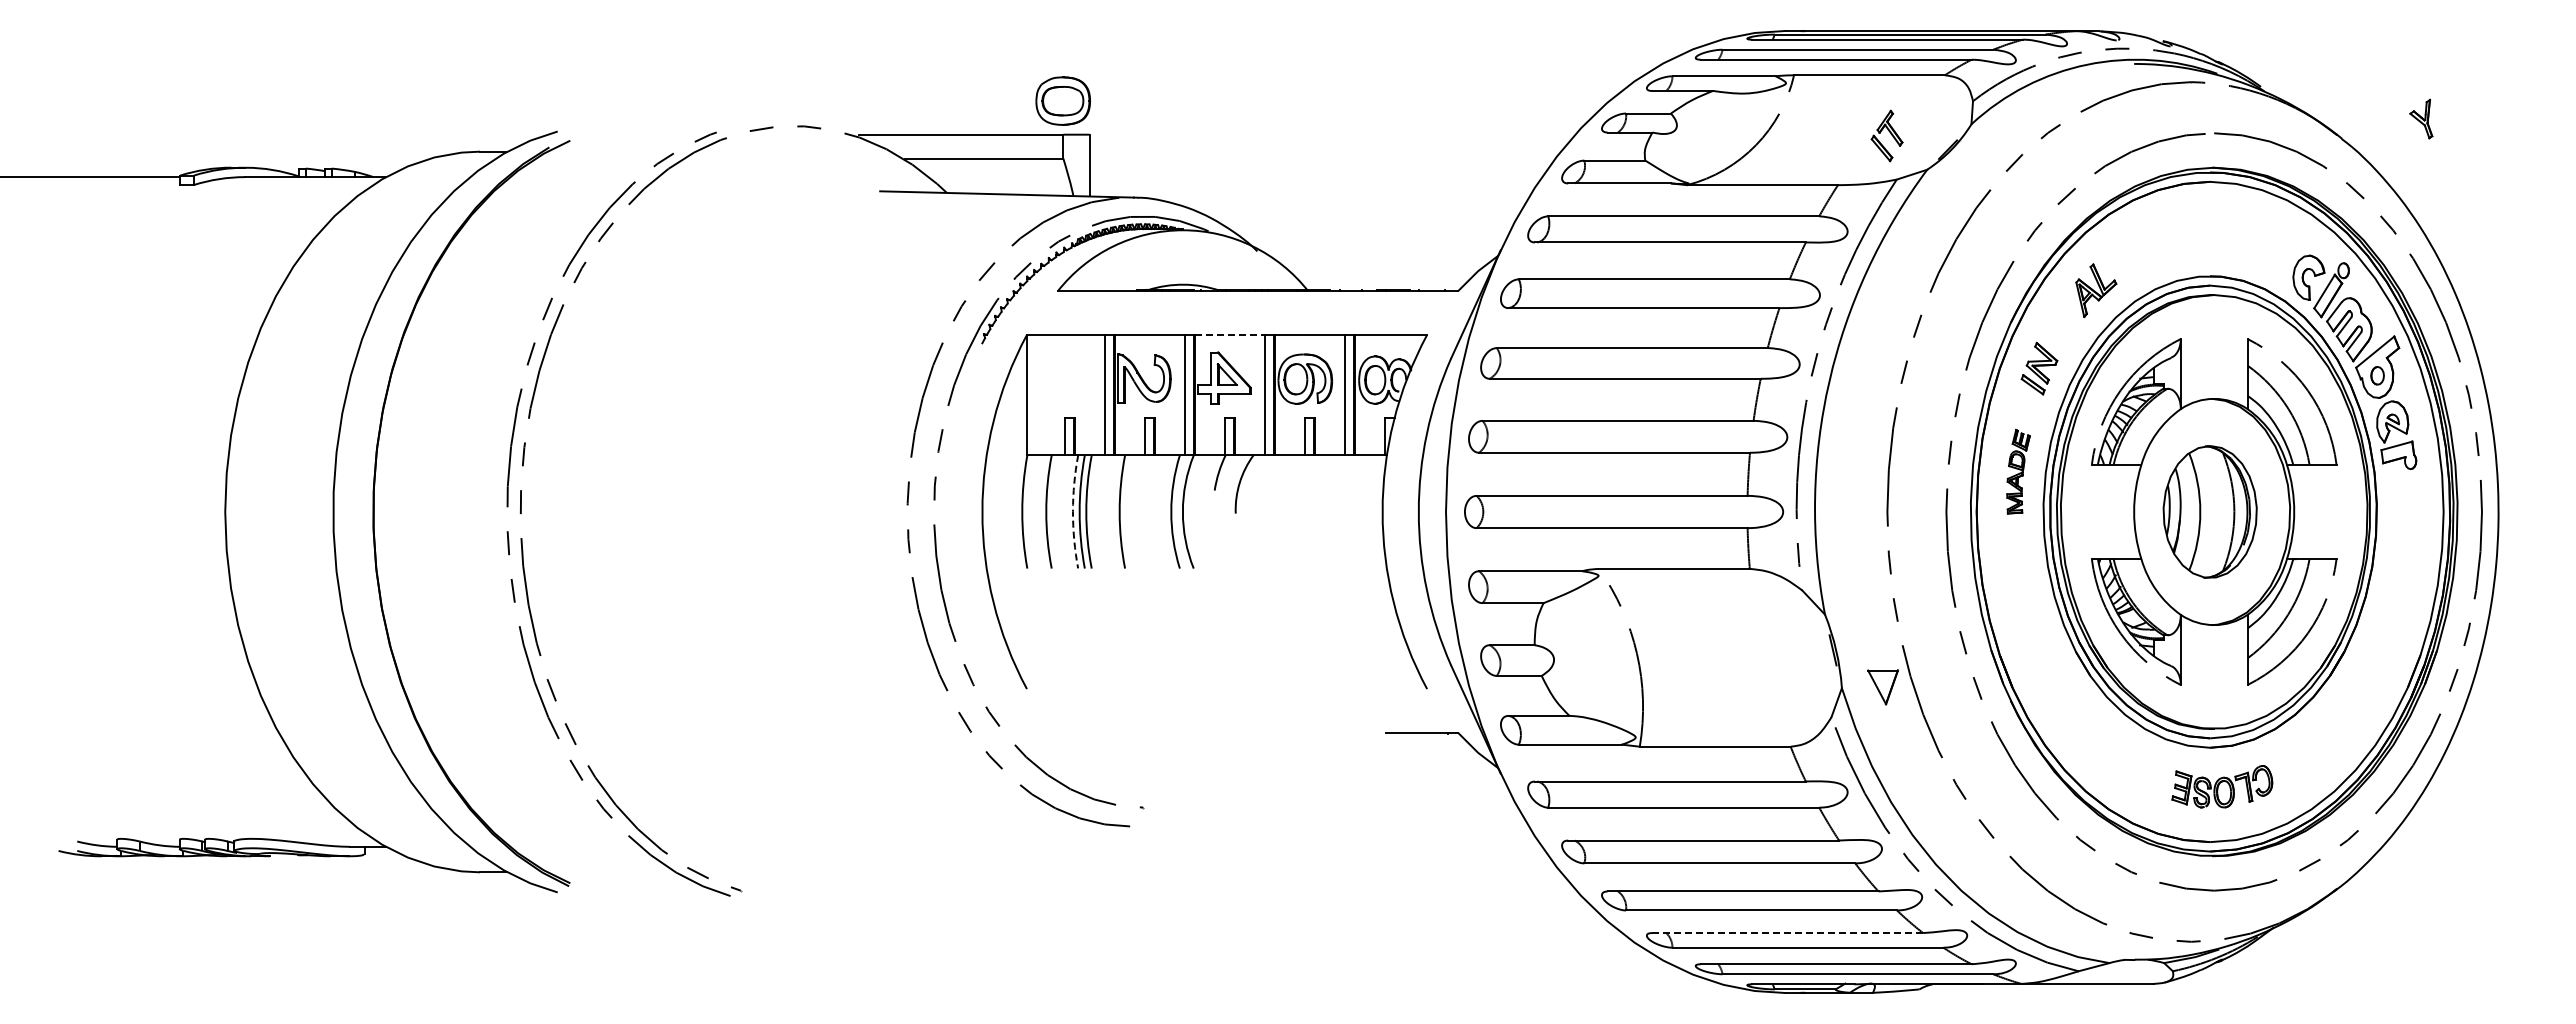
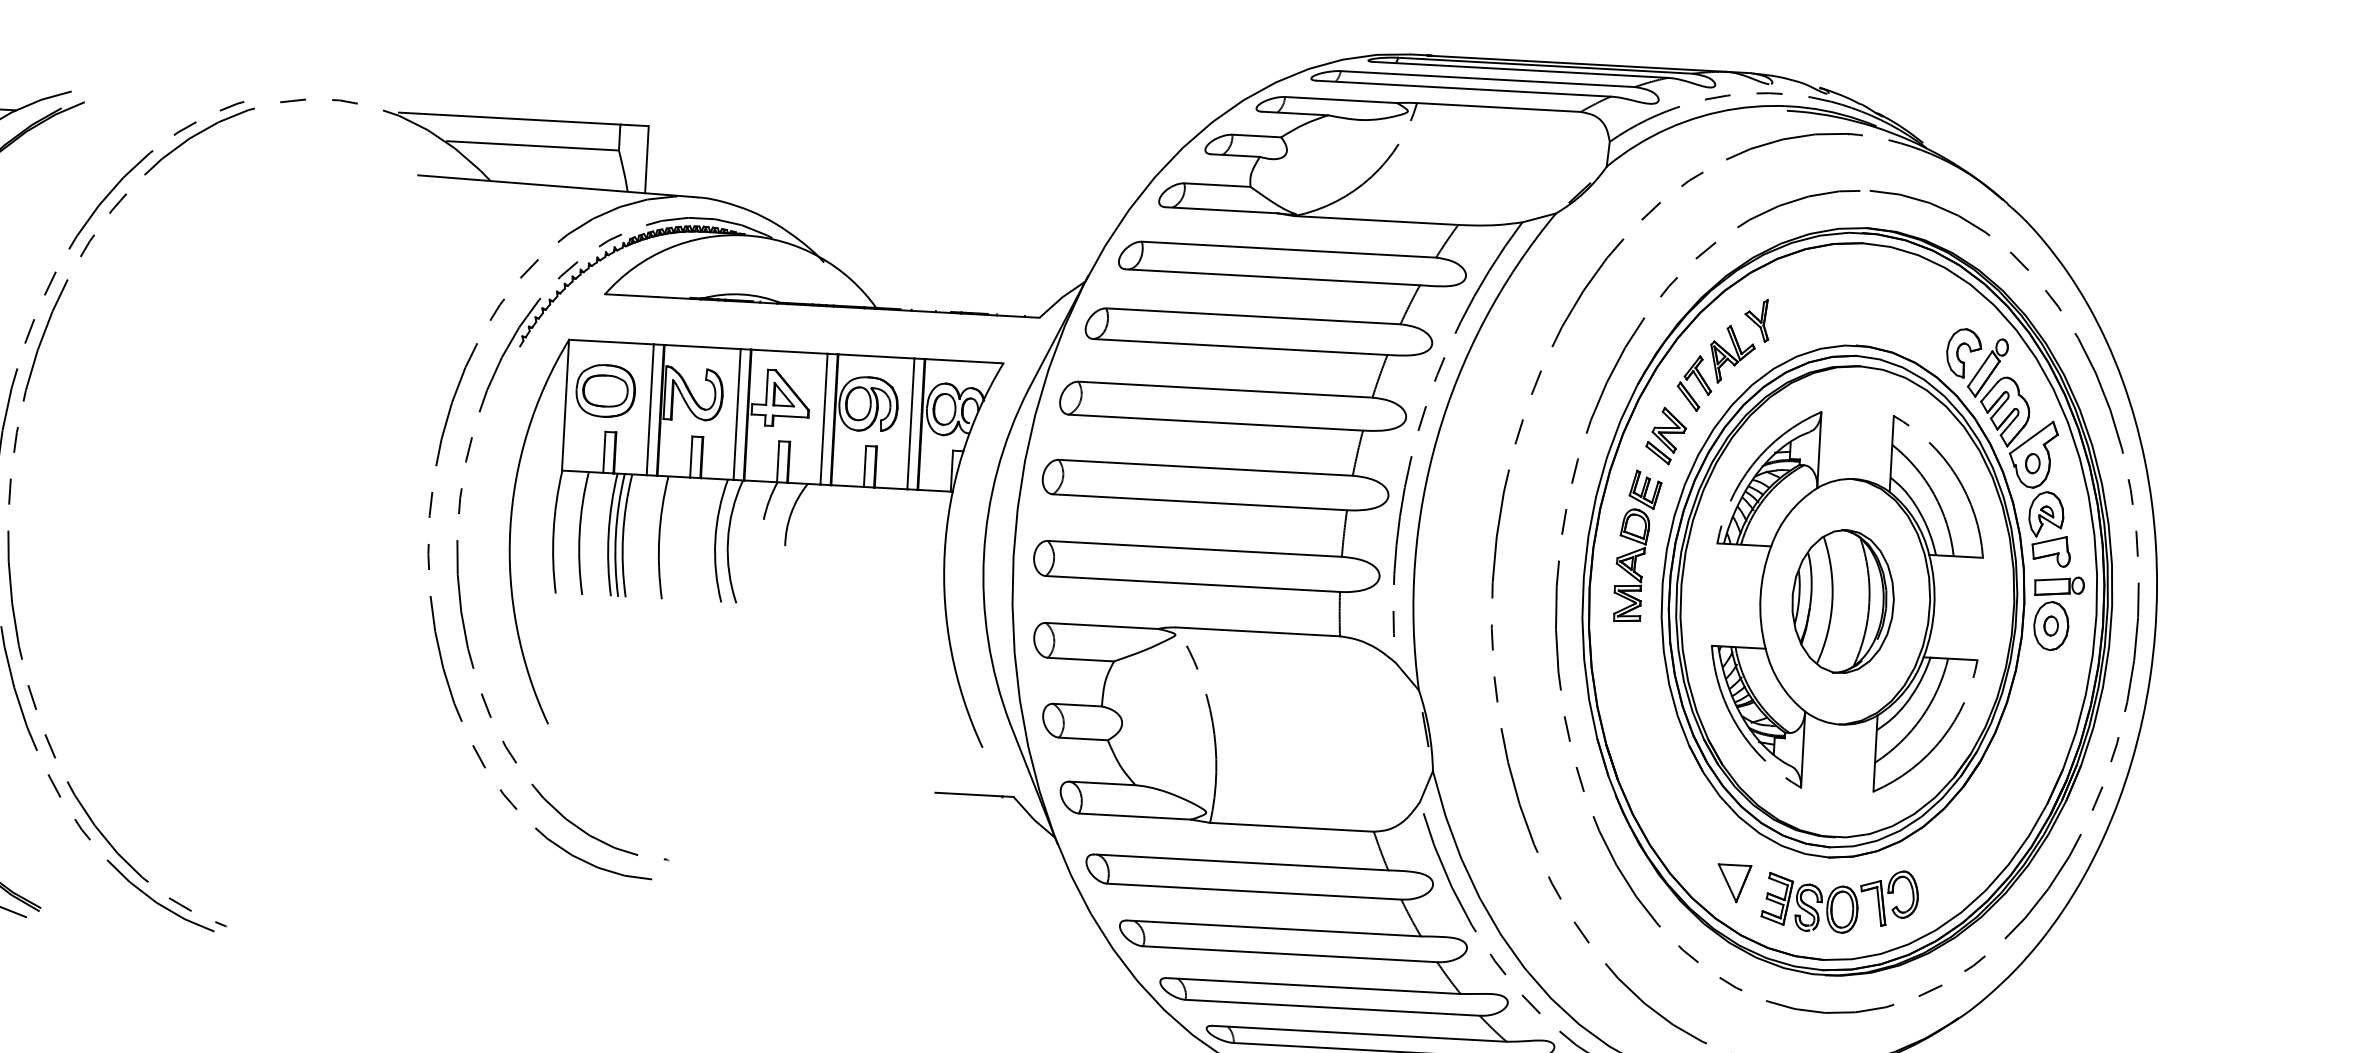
part: (1062, 100) -> (605, 390), moved
part: (2421, 118) -> (1757, 319), moved
part: (1886, 135) -> (1694, 382), moved
line: (1230, 334) -> (790, 351), dashed -> solid
part: (2018, 471) -> (1637, 546), size x1.67
arc: (1072, 511) -> (608, 534), dashed -> solid
part: (2407, 512) -> (2057, 613), added
part: (1882, 687) -> (1733, 883), moved
part: (2222, 786) -> (1840, 900), size x1.43
line: (1788, 933) -> (1360, 1034), dashed -> solid

